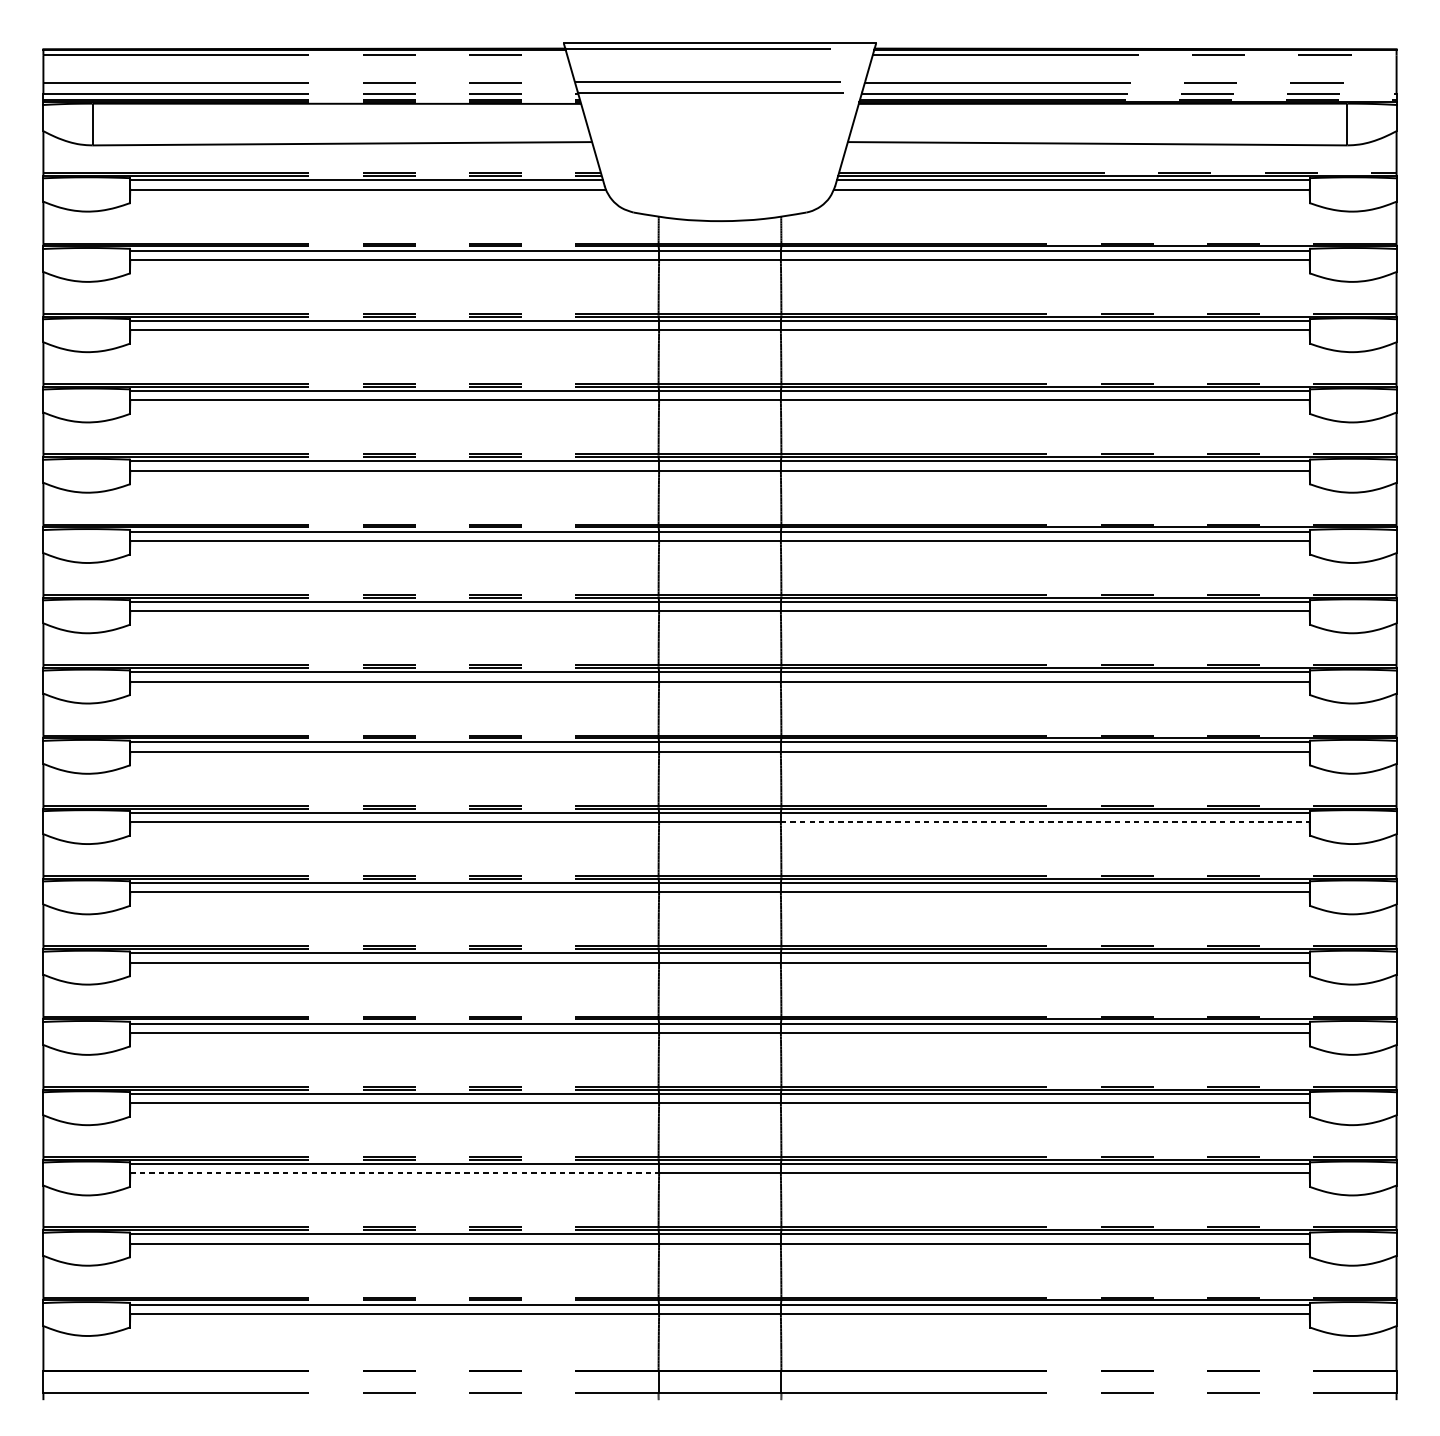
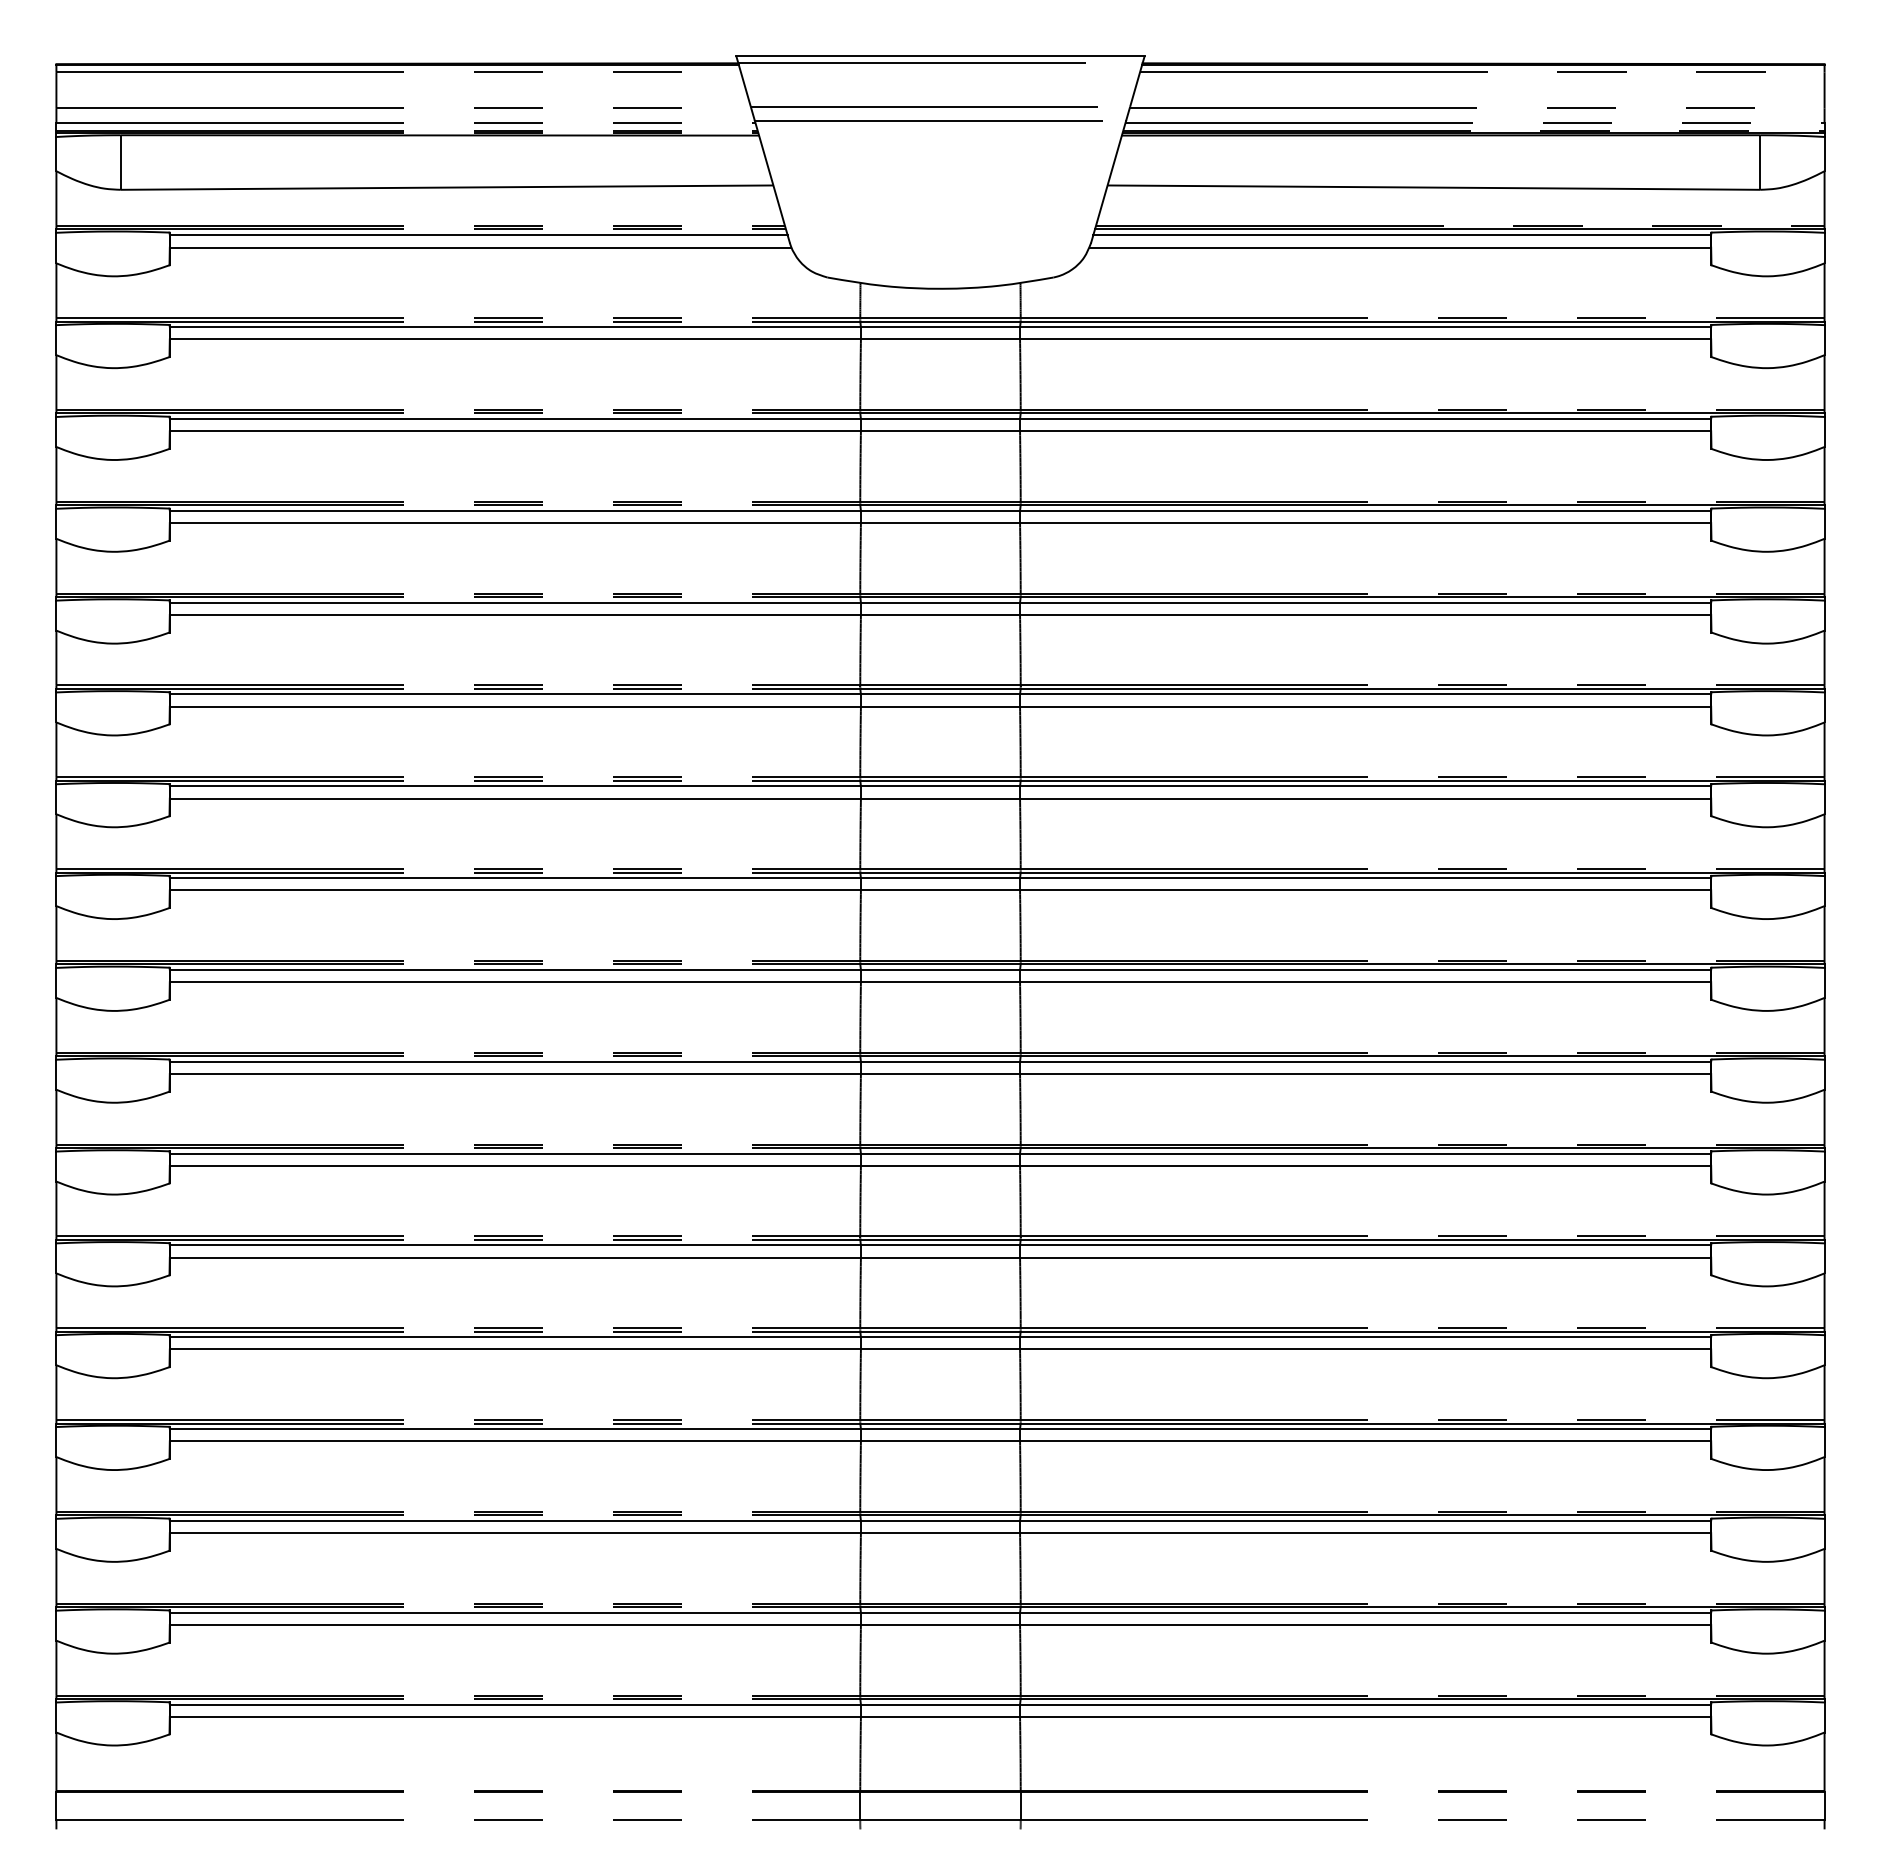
line: (1045, 822) -> (1365, 1074), dashed -> solid
line: (394, 1173) -> (515, 1533), dashed -> solid

